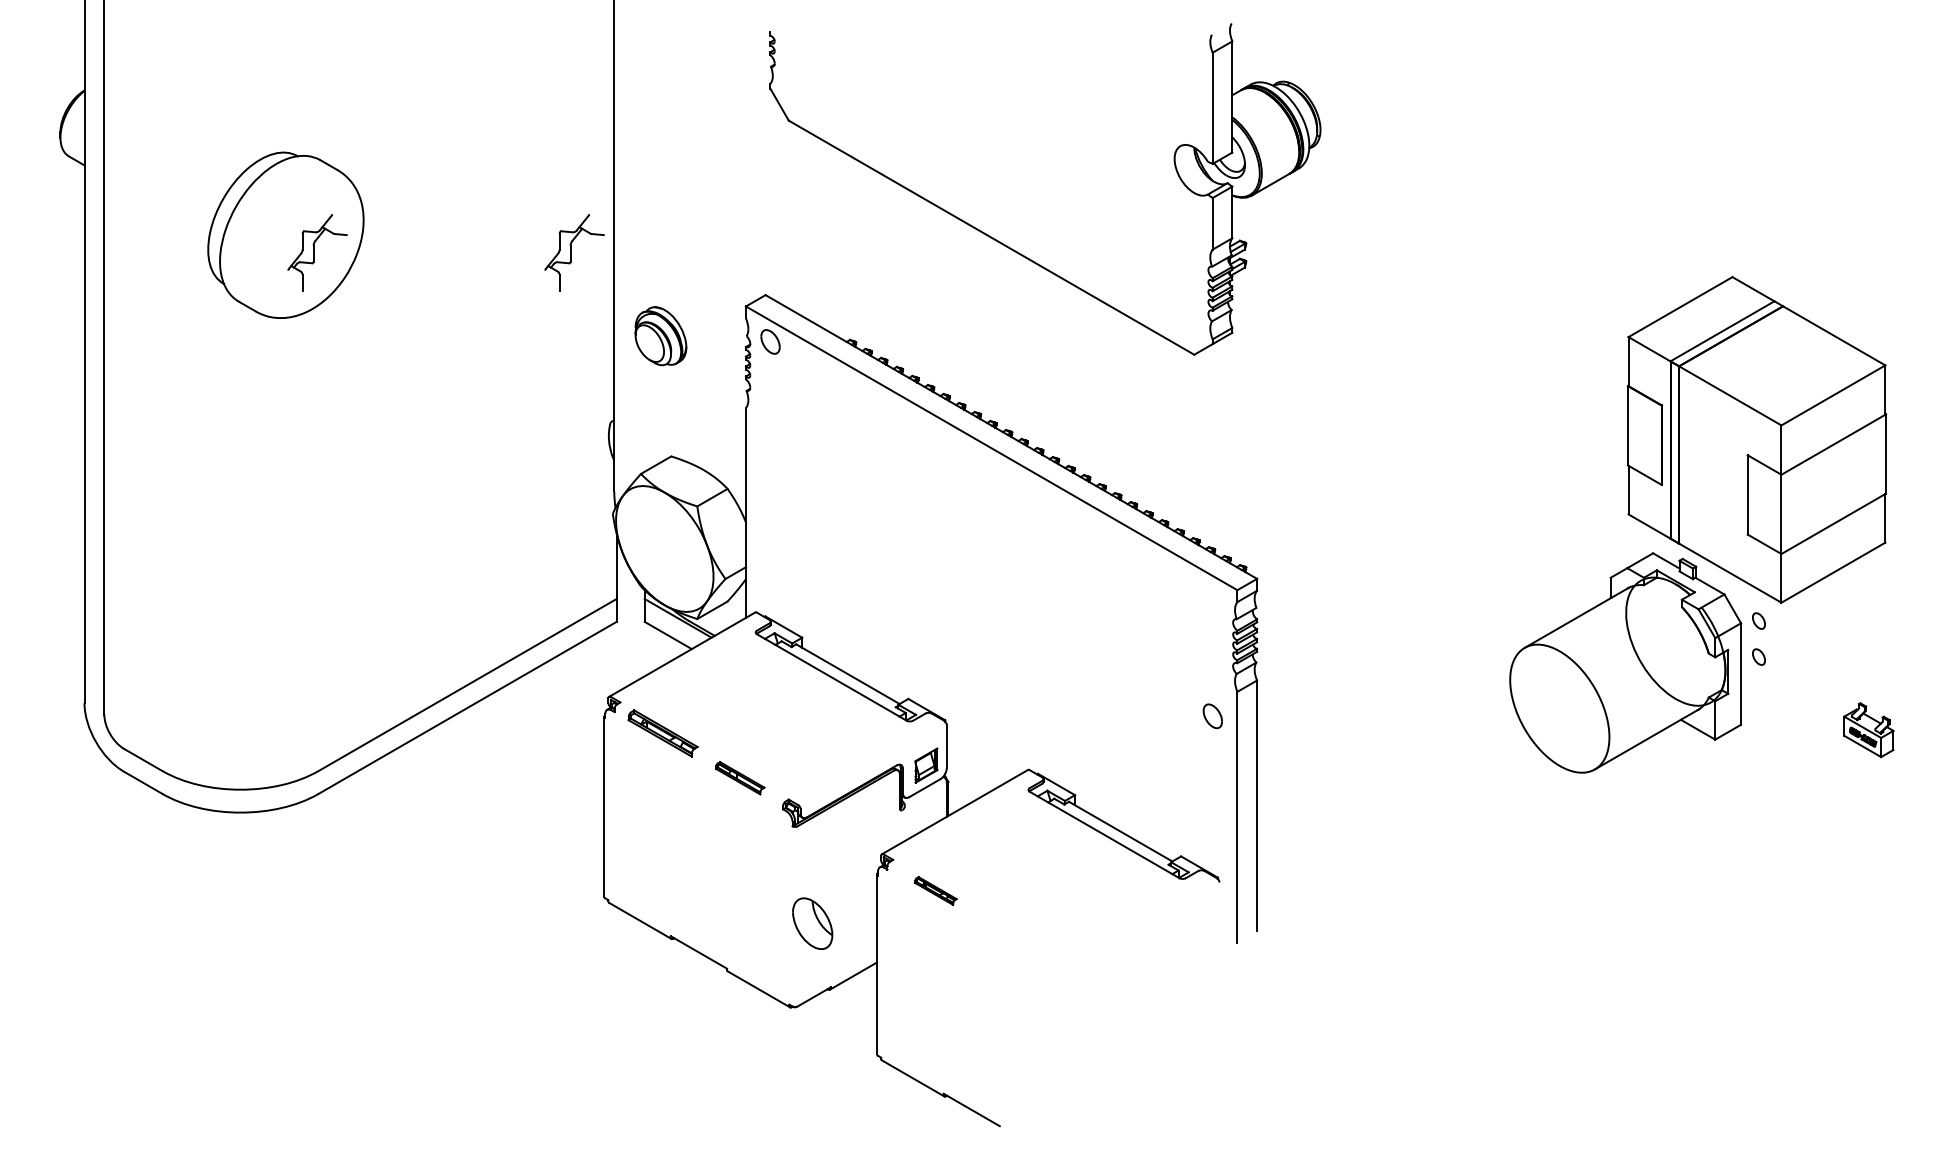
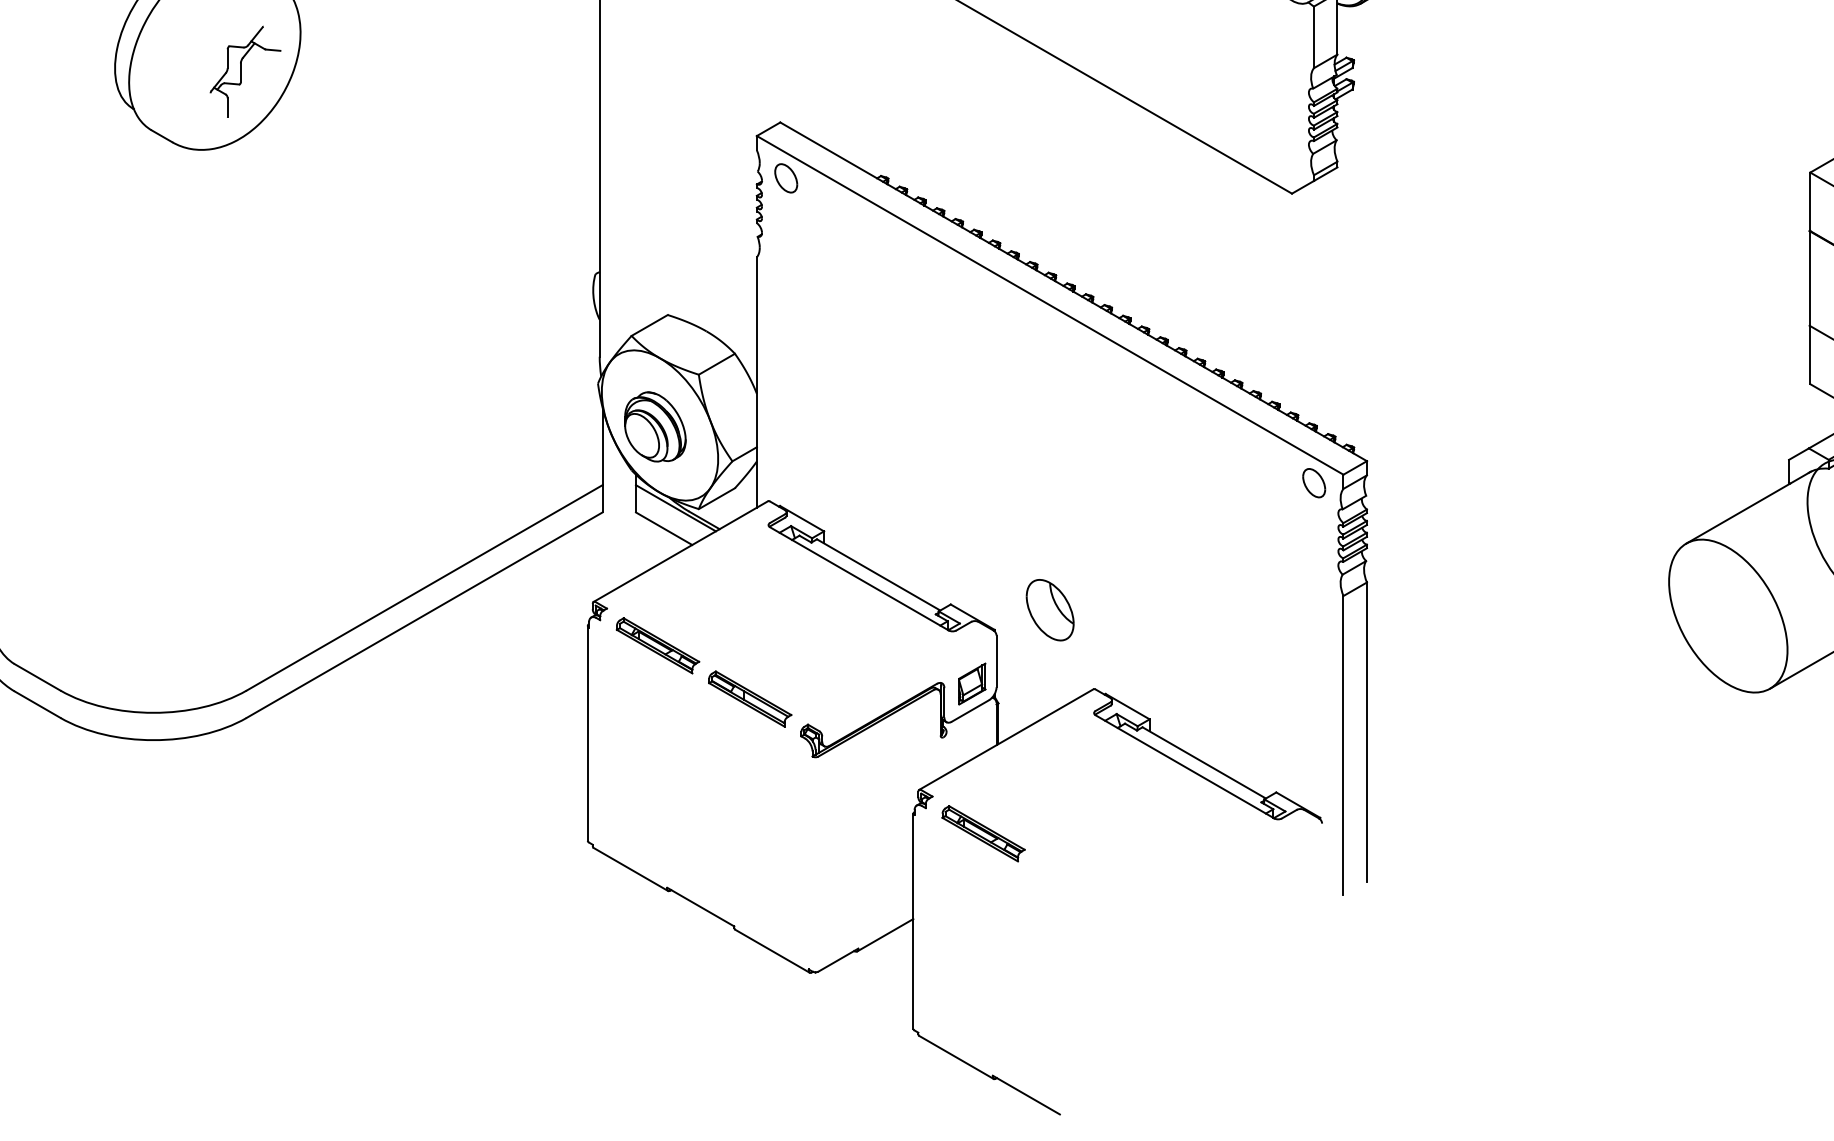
part: (574, 252) -> (552, 71), removed
part: (660, 336) -> (654, 427), moved
part: (1212, 716) -> (1313, 483), moved
part: (739, 778) -> (749, 699), size x1.43
part: (935, 890) -> (983, 833), size x1.67
part: (812, 923) -> (1049, 609), moved

